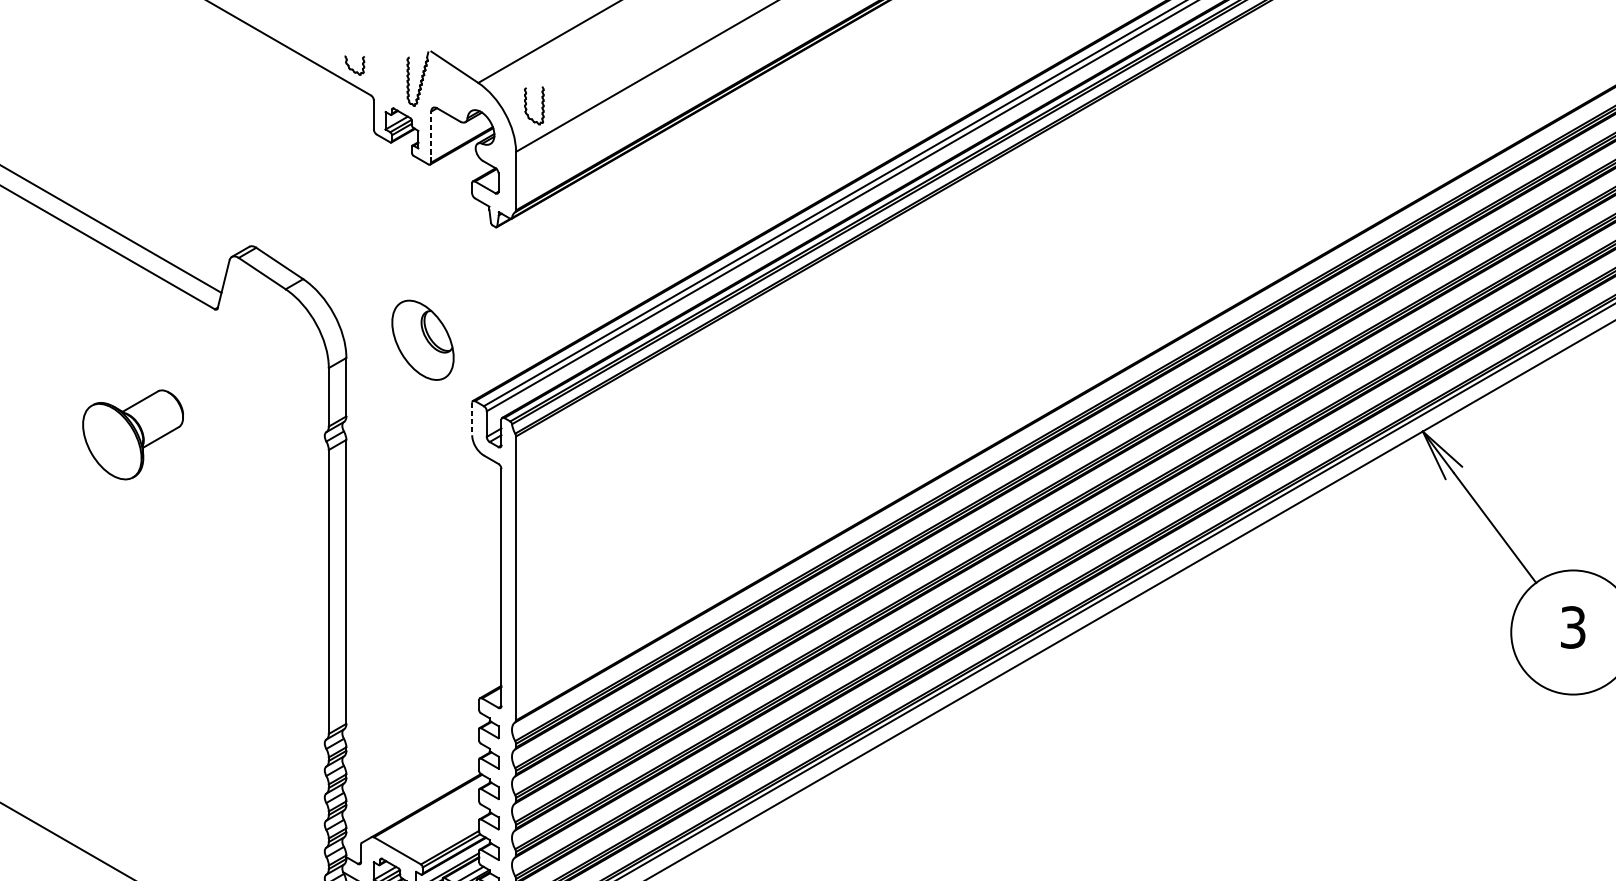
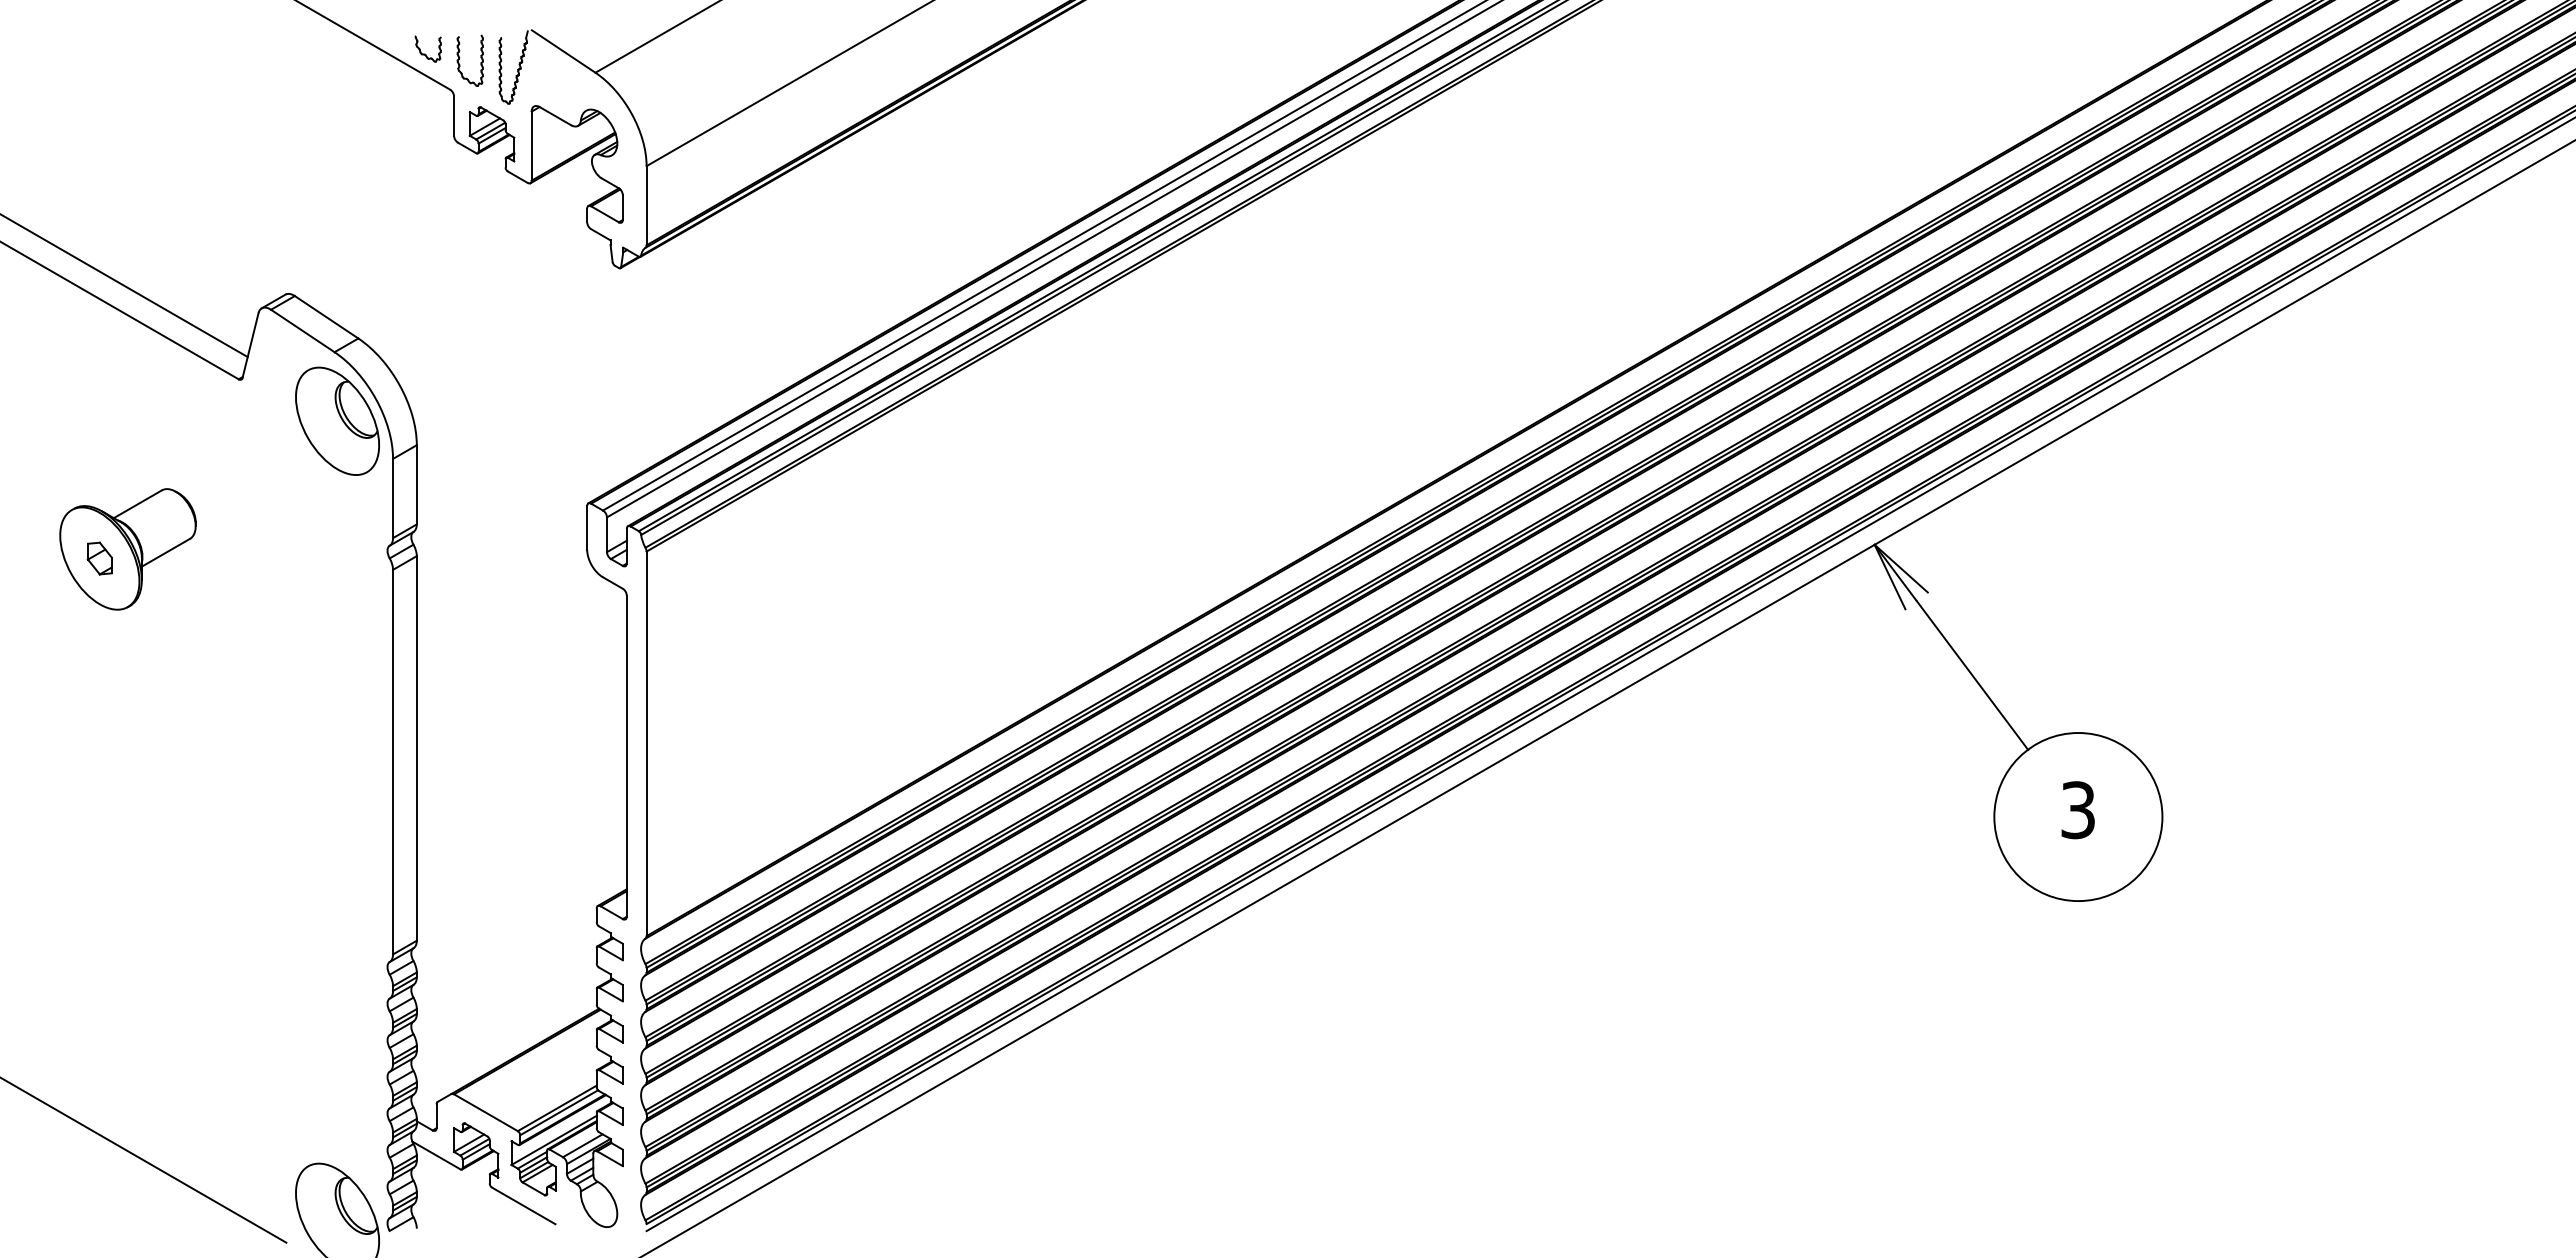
part: (527, 104) -> (460, 58), moved
line: (431, 137) -> (531, 146), dashed -> solid
part: (422, 339) -> (337, 420), moved
line: (472, 418) -> (587, 527), dashed -> solid
part: (112, 441) -> (99, 558), added

